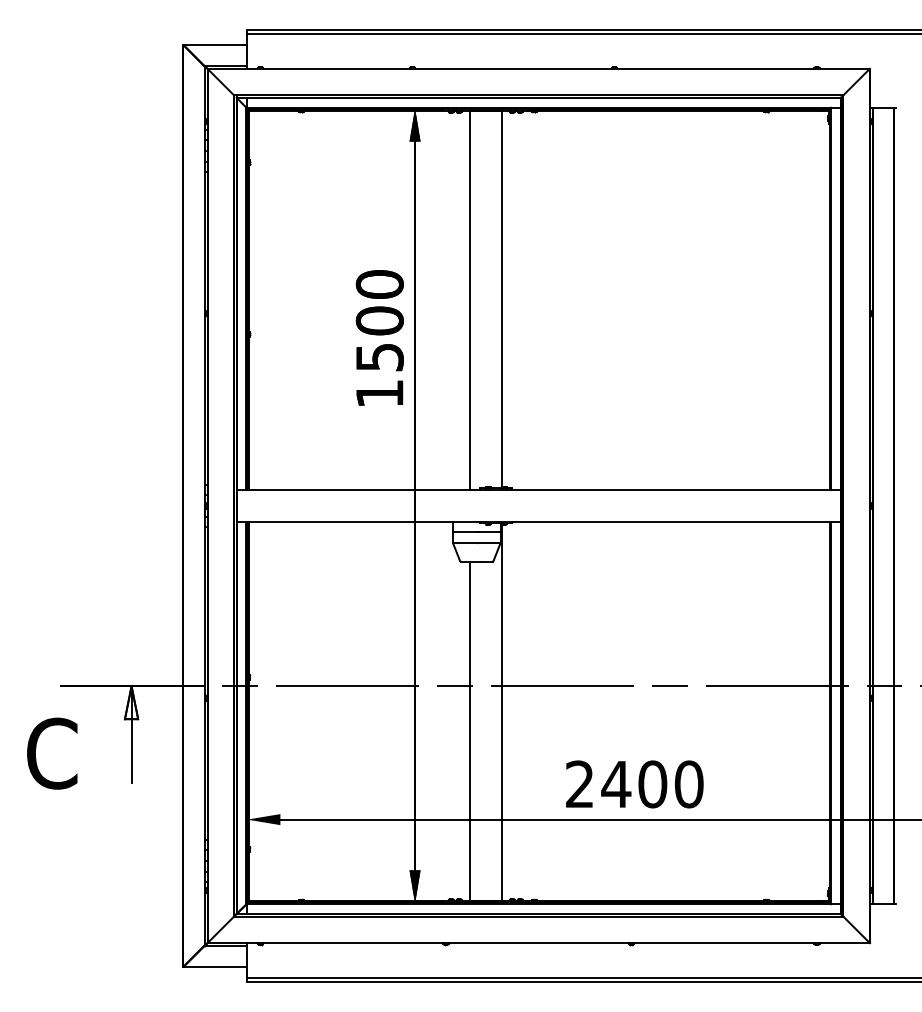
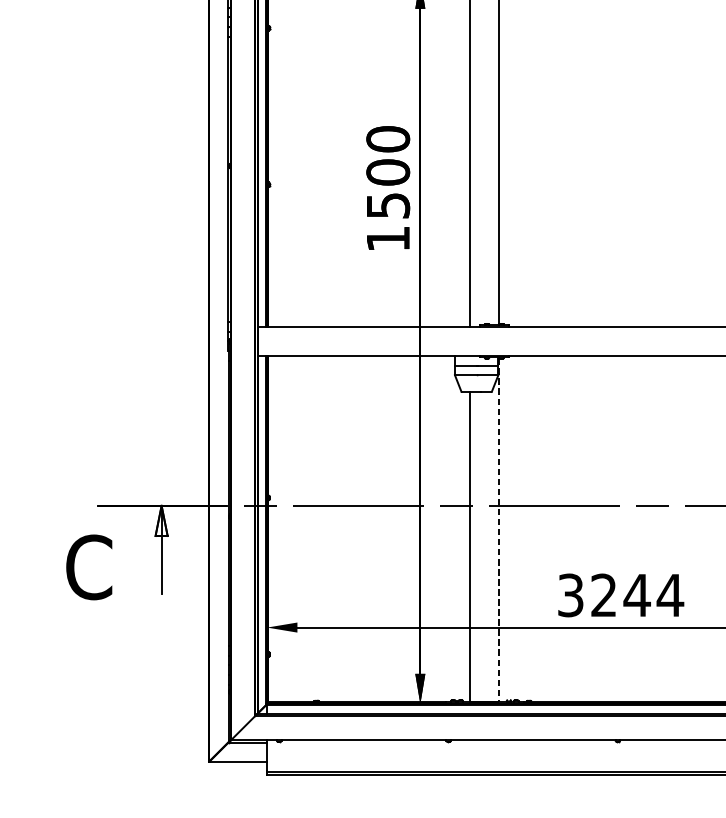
line: (501, 713) -> (499, 530), solid -> dashed
text: (635, 784) -> (621, 595), 2400 -> 3244

